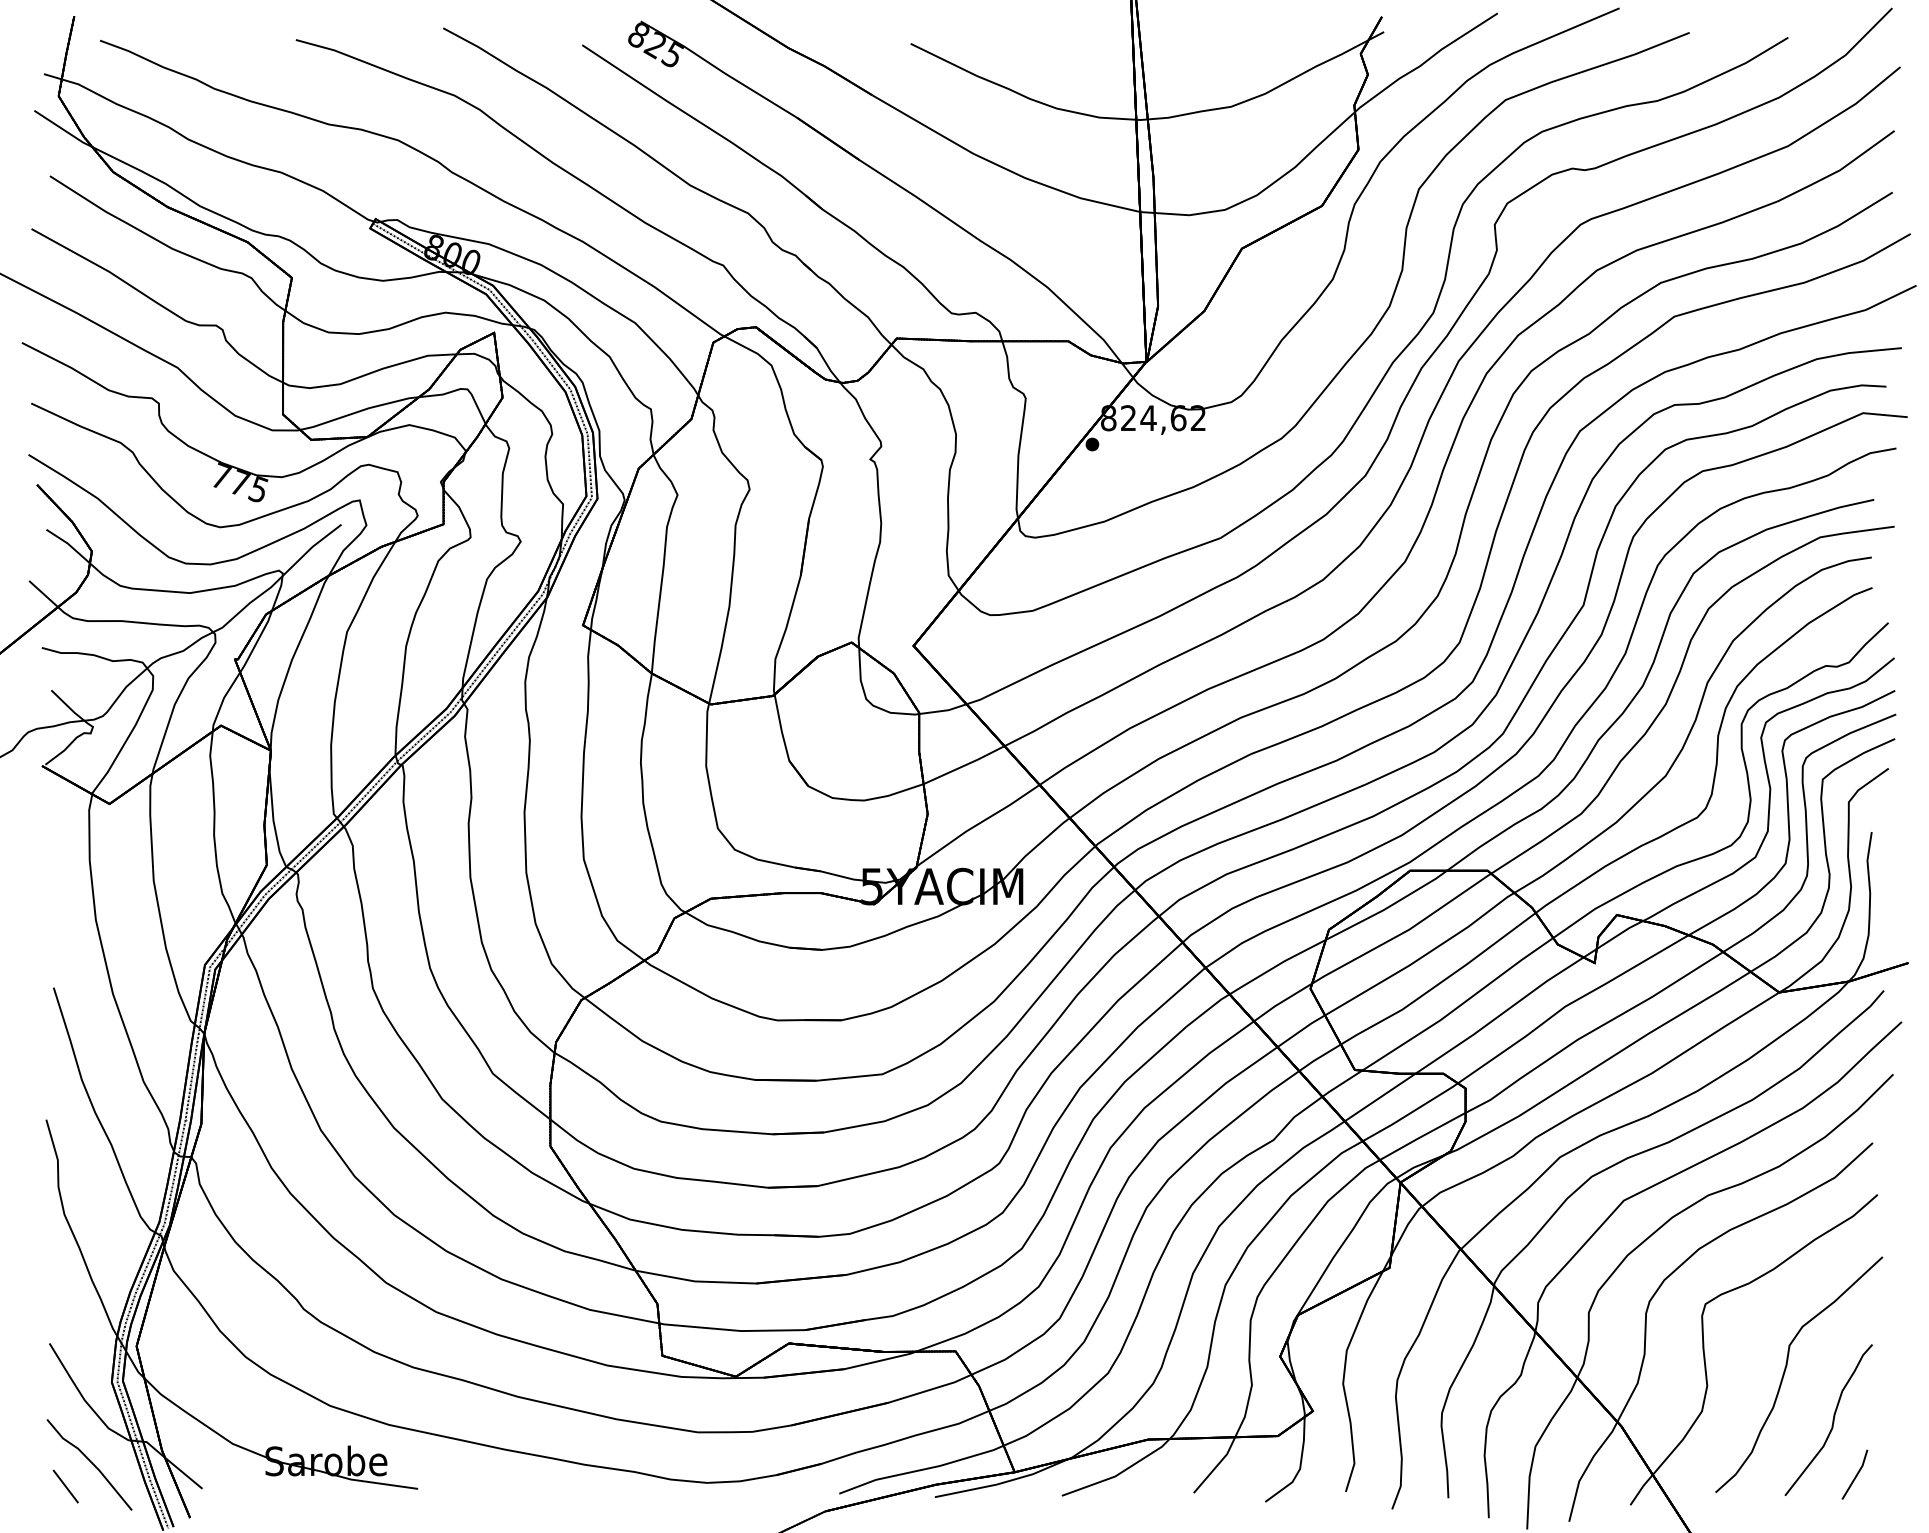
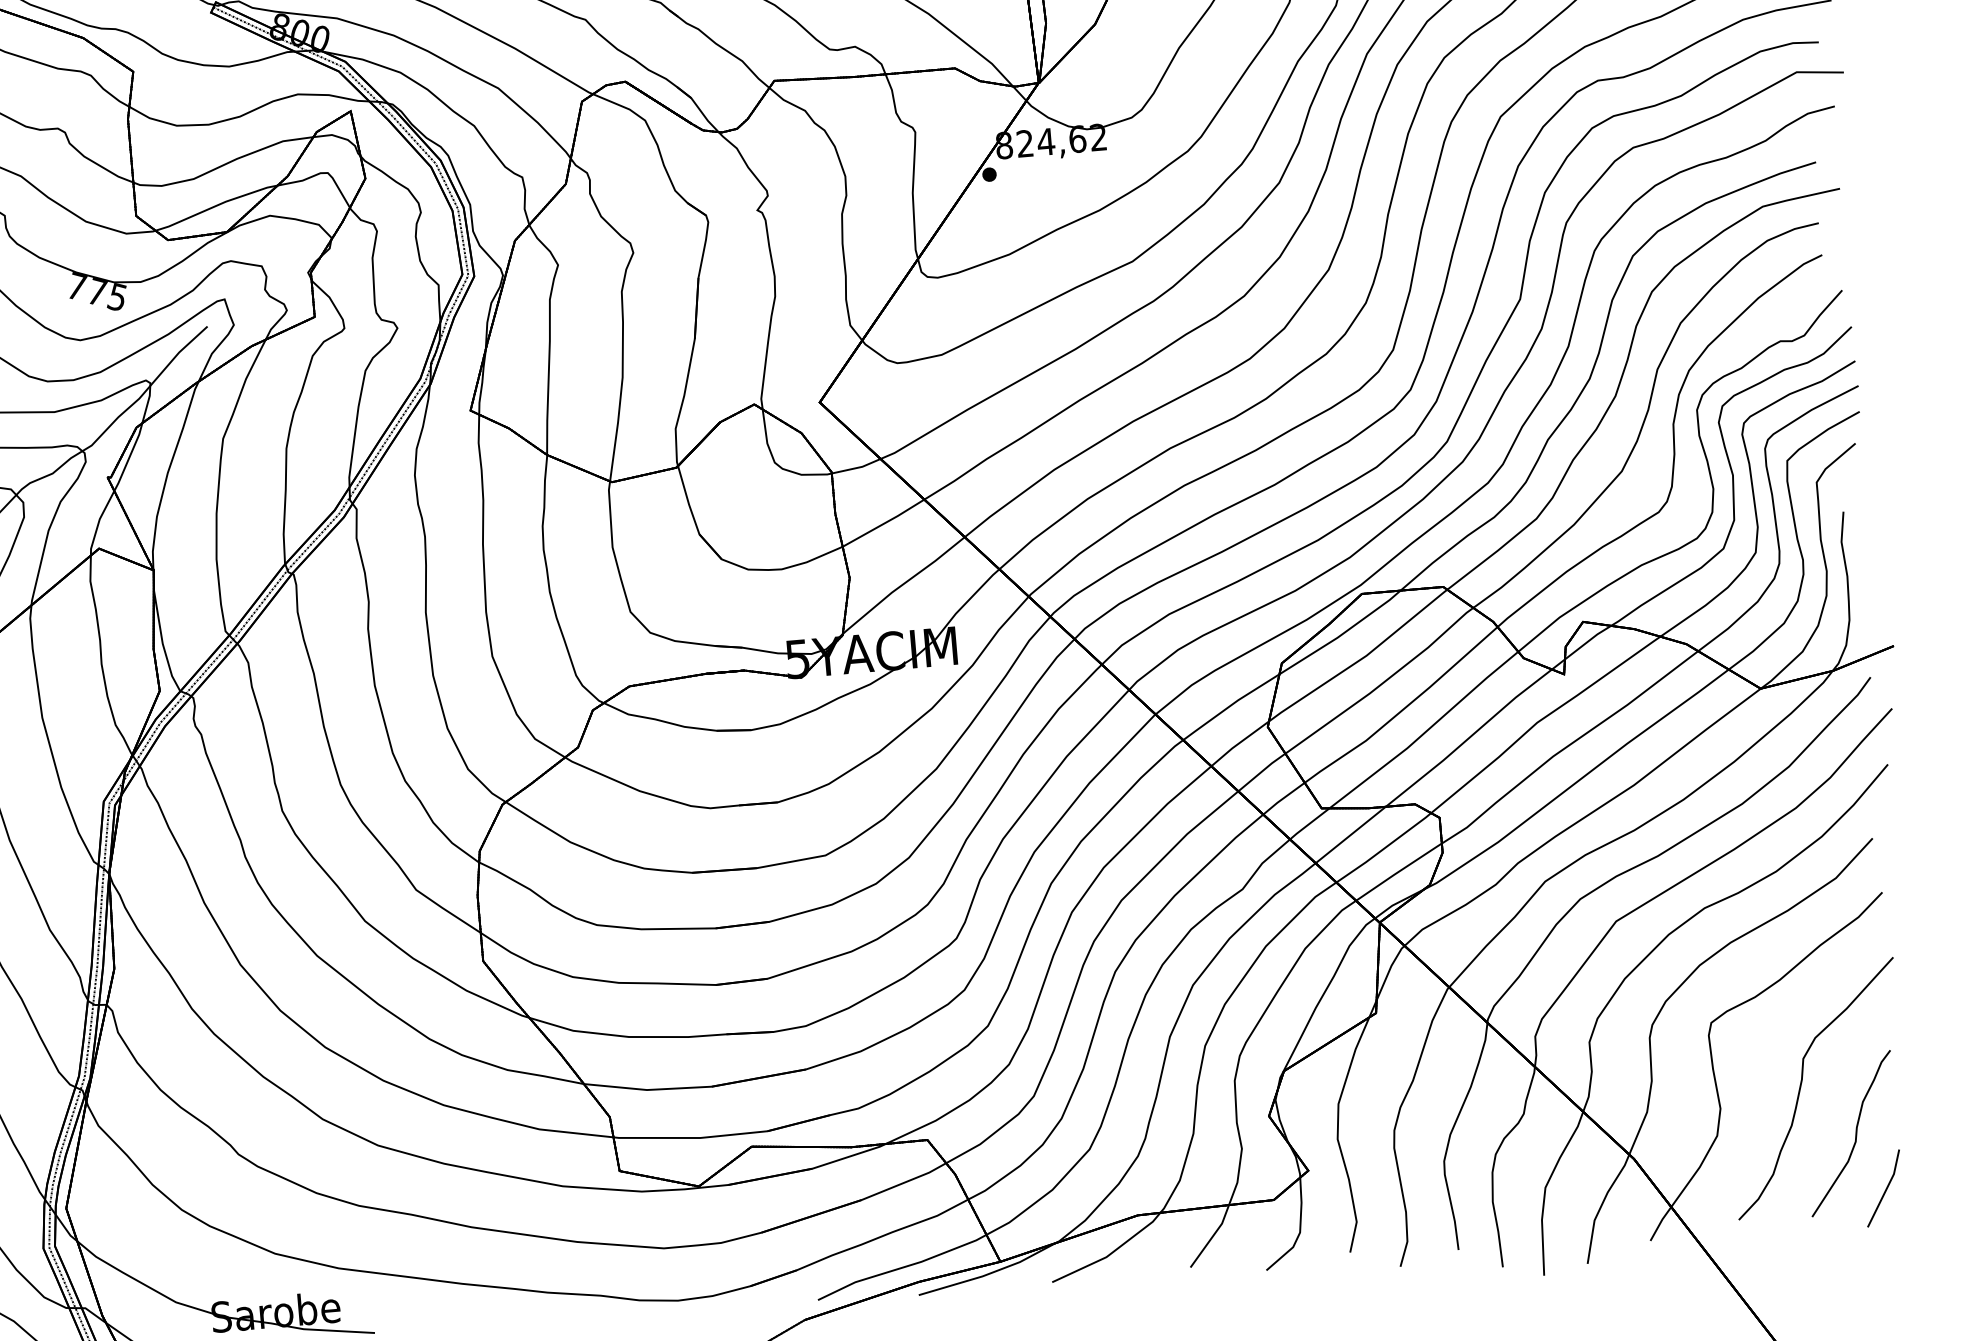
part: (1854, 1474) -> (1883, 1188), size x1.43

